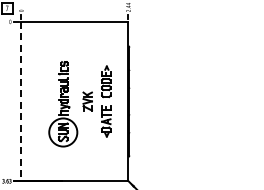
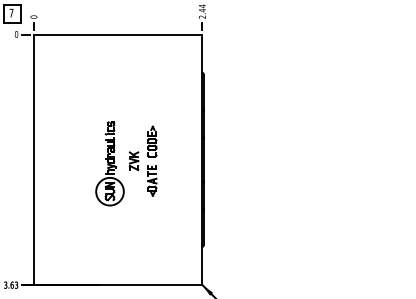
line: (21, 101) -> (34, 159), dashed -> solid
part: (80, 103) -> (126, 162), size x0.62

